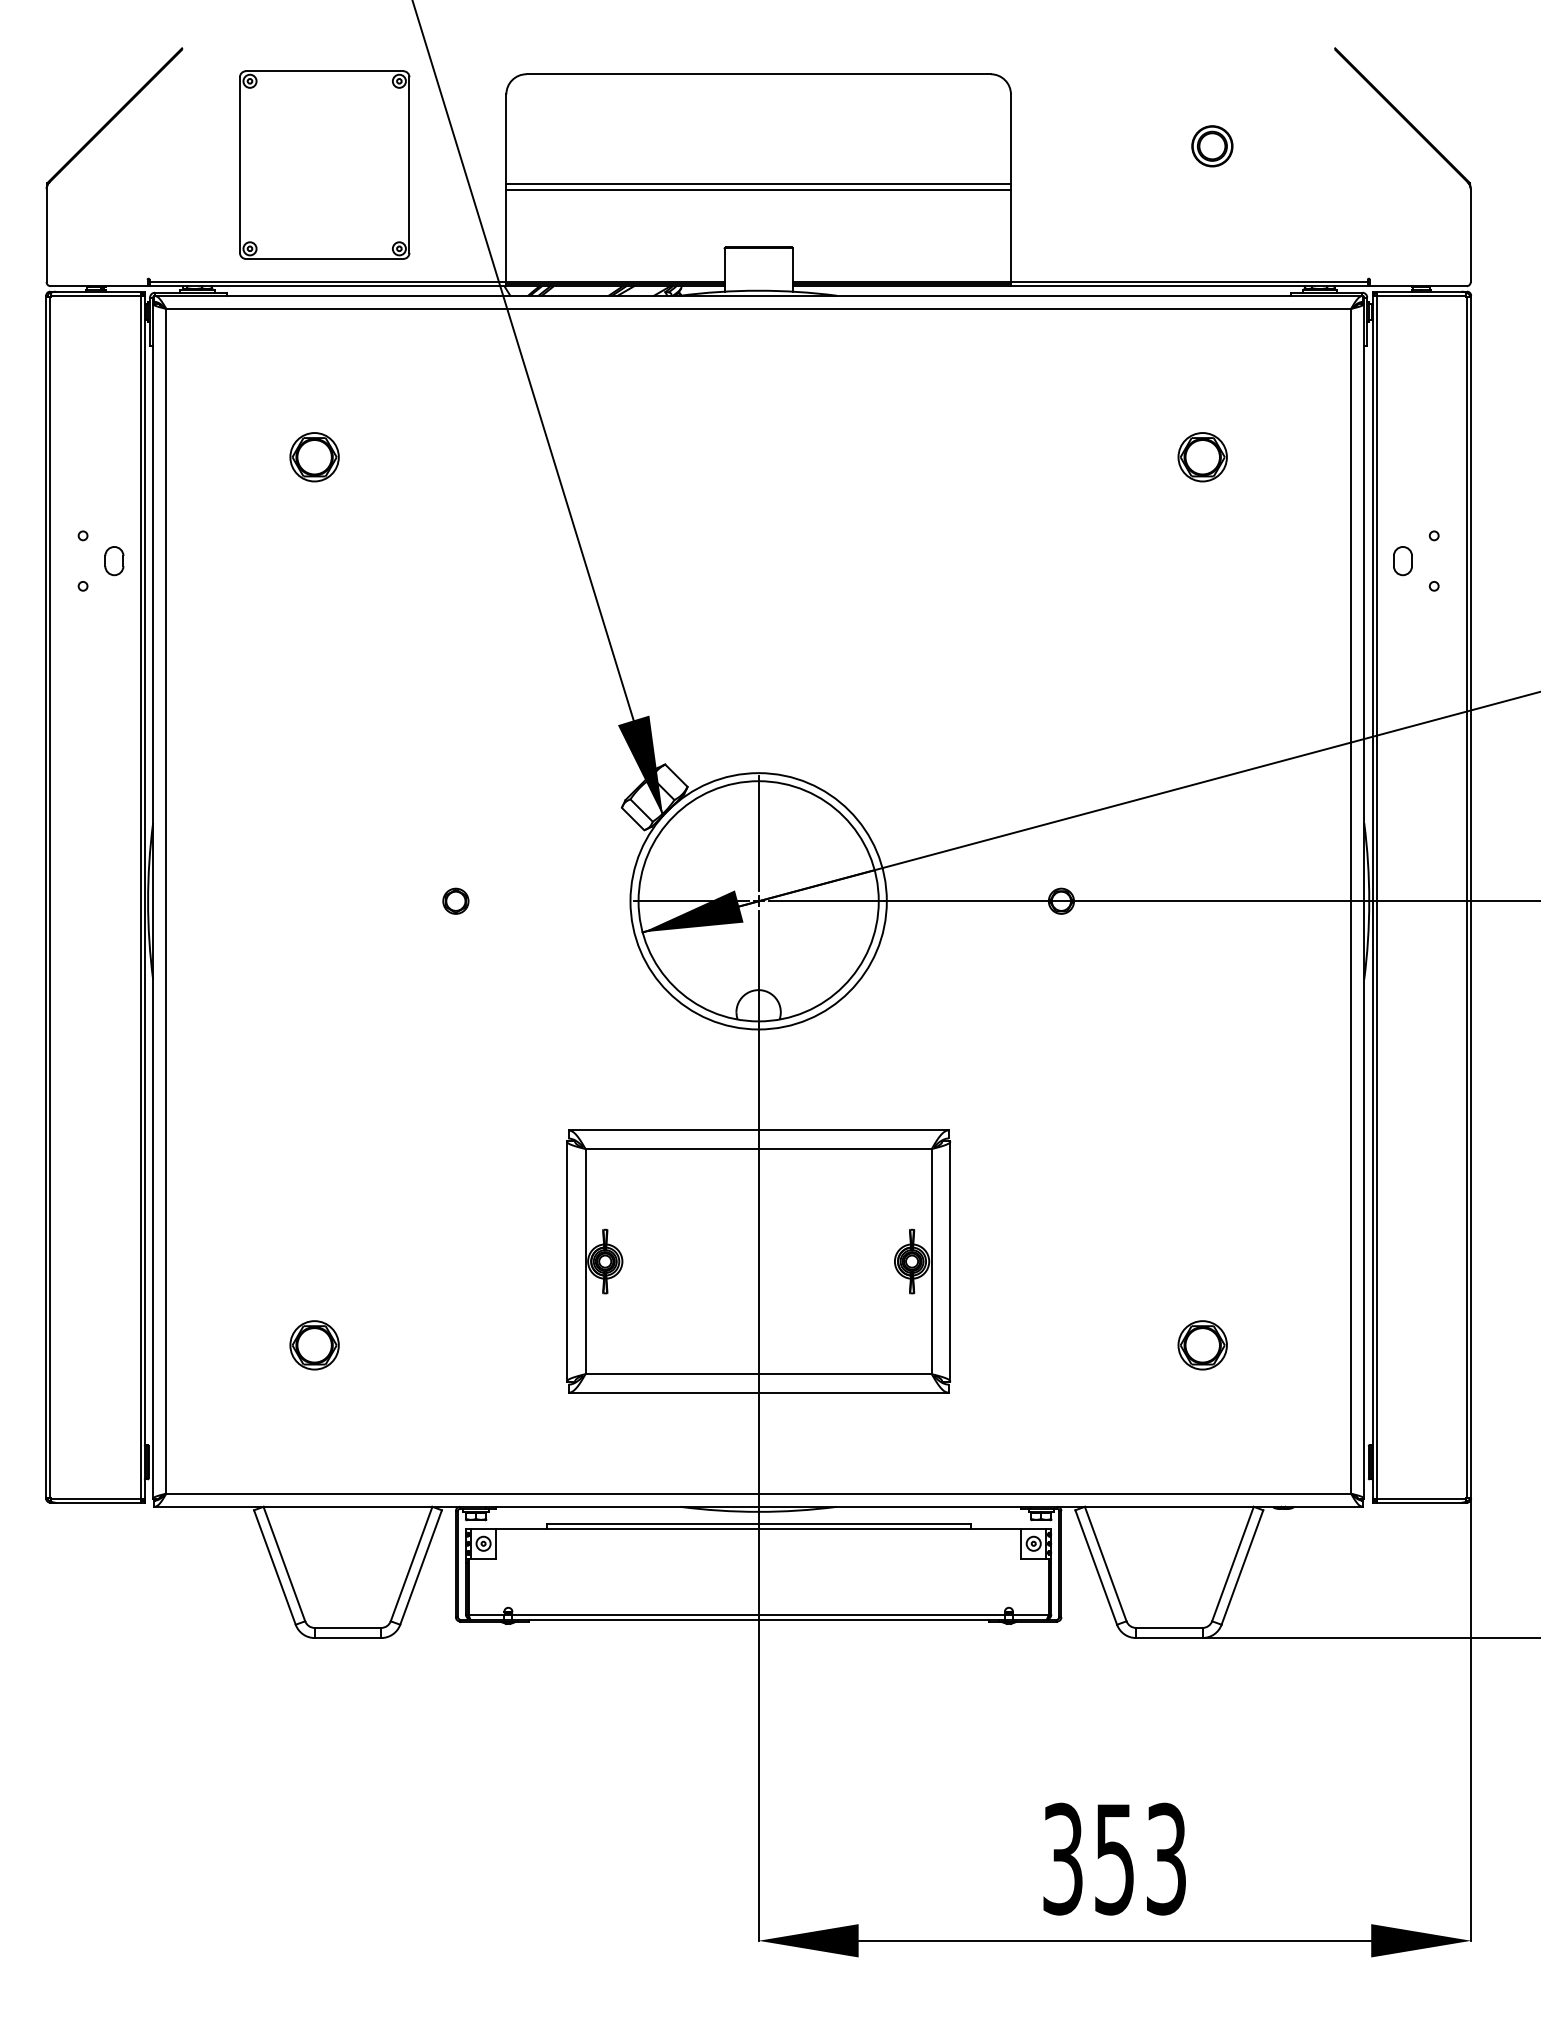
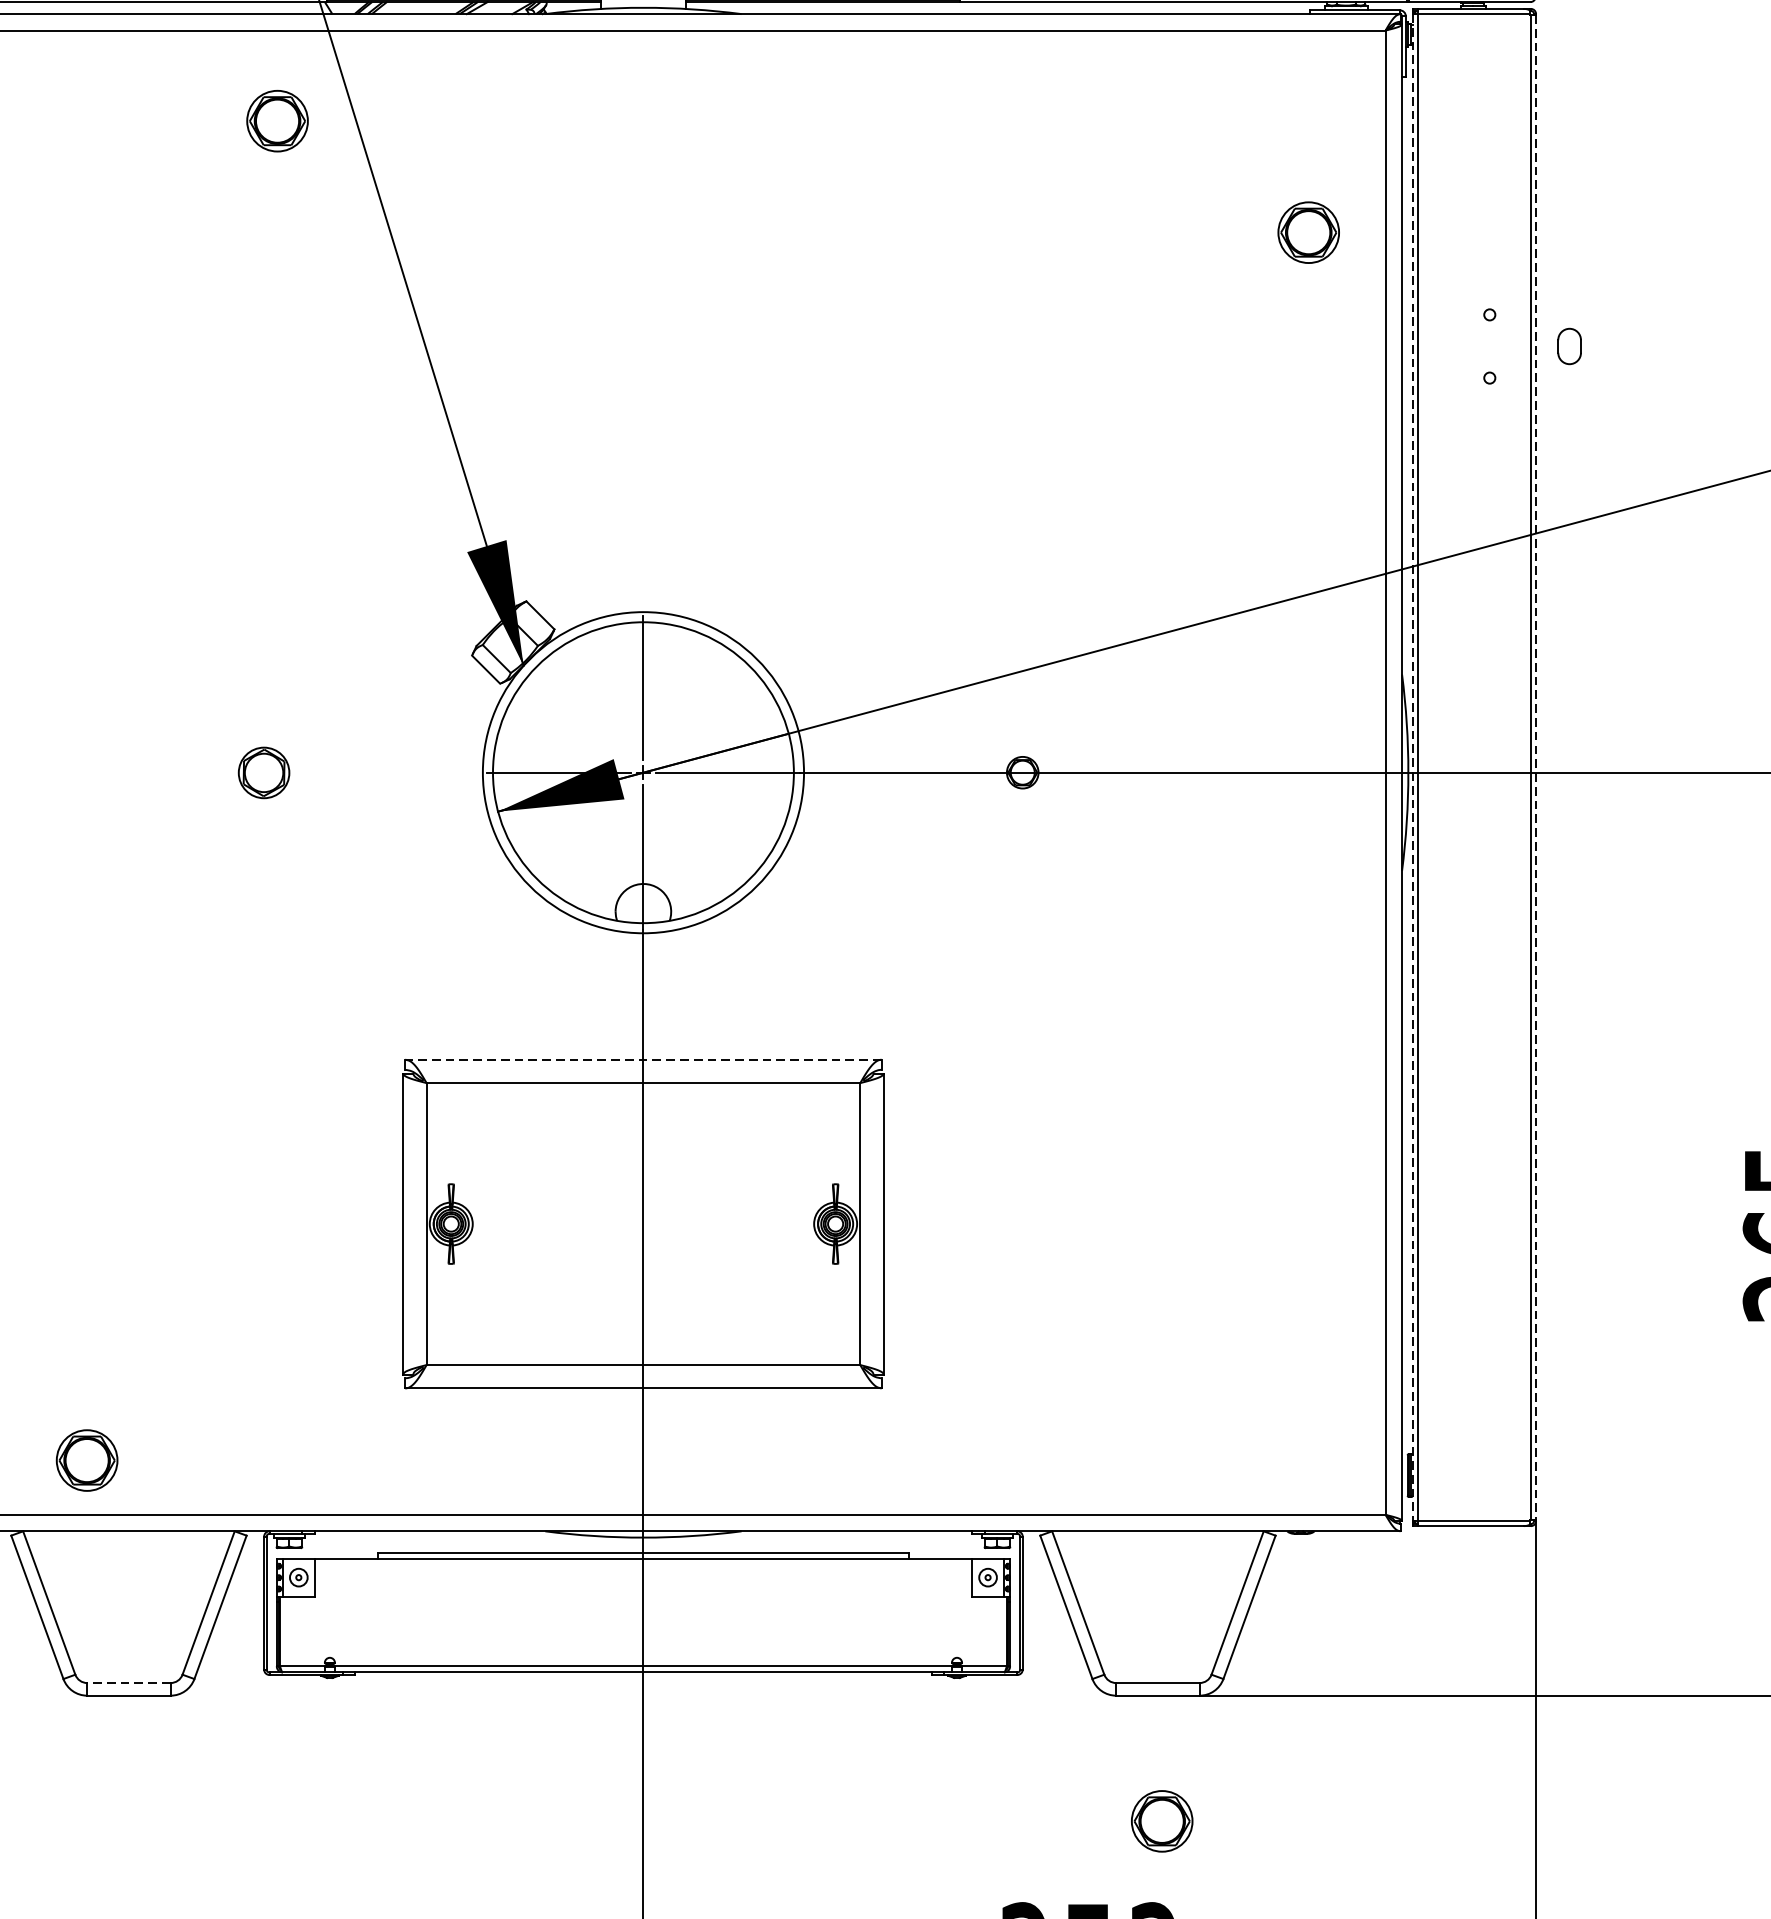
part: (314, 457) -> (277, 121), moved
part: (1202, 457) -> (1308, 233), moved
part: (1402, 561) -> (1569, 347), moved
line: (1372, 897) -> (1412, 767), solid -> dashed
line: (1471, 897) -> (1536, 767), solid -> dashed
part: (455, 900) -> (263, 771), size x1.6
line: (758, 1130) -> (643, 1059), solid -> dashed
part: (314, 1345) -> (86, 1460), moved
part: (1202, 1345) -> (1161, 1821), moved
line: (347, 1627) -> (128, 1682), solid -> dashed

